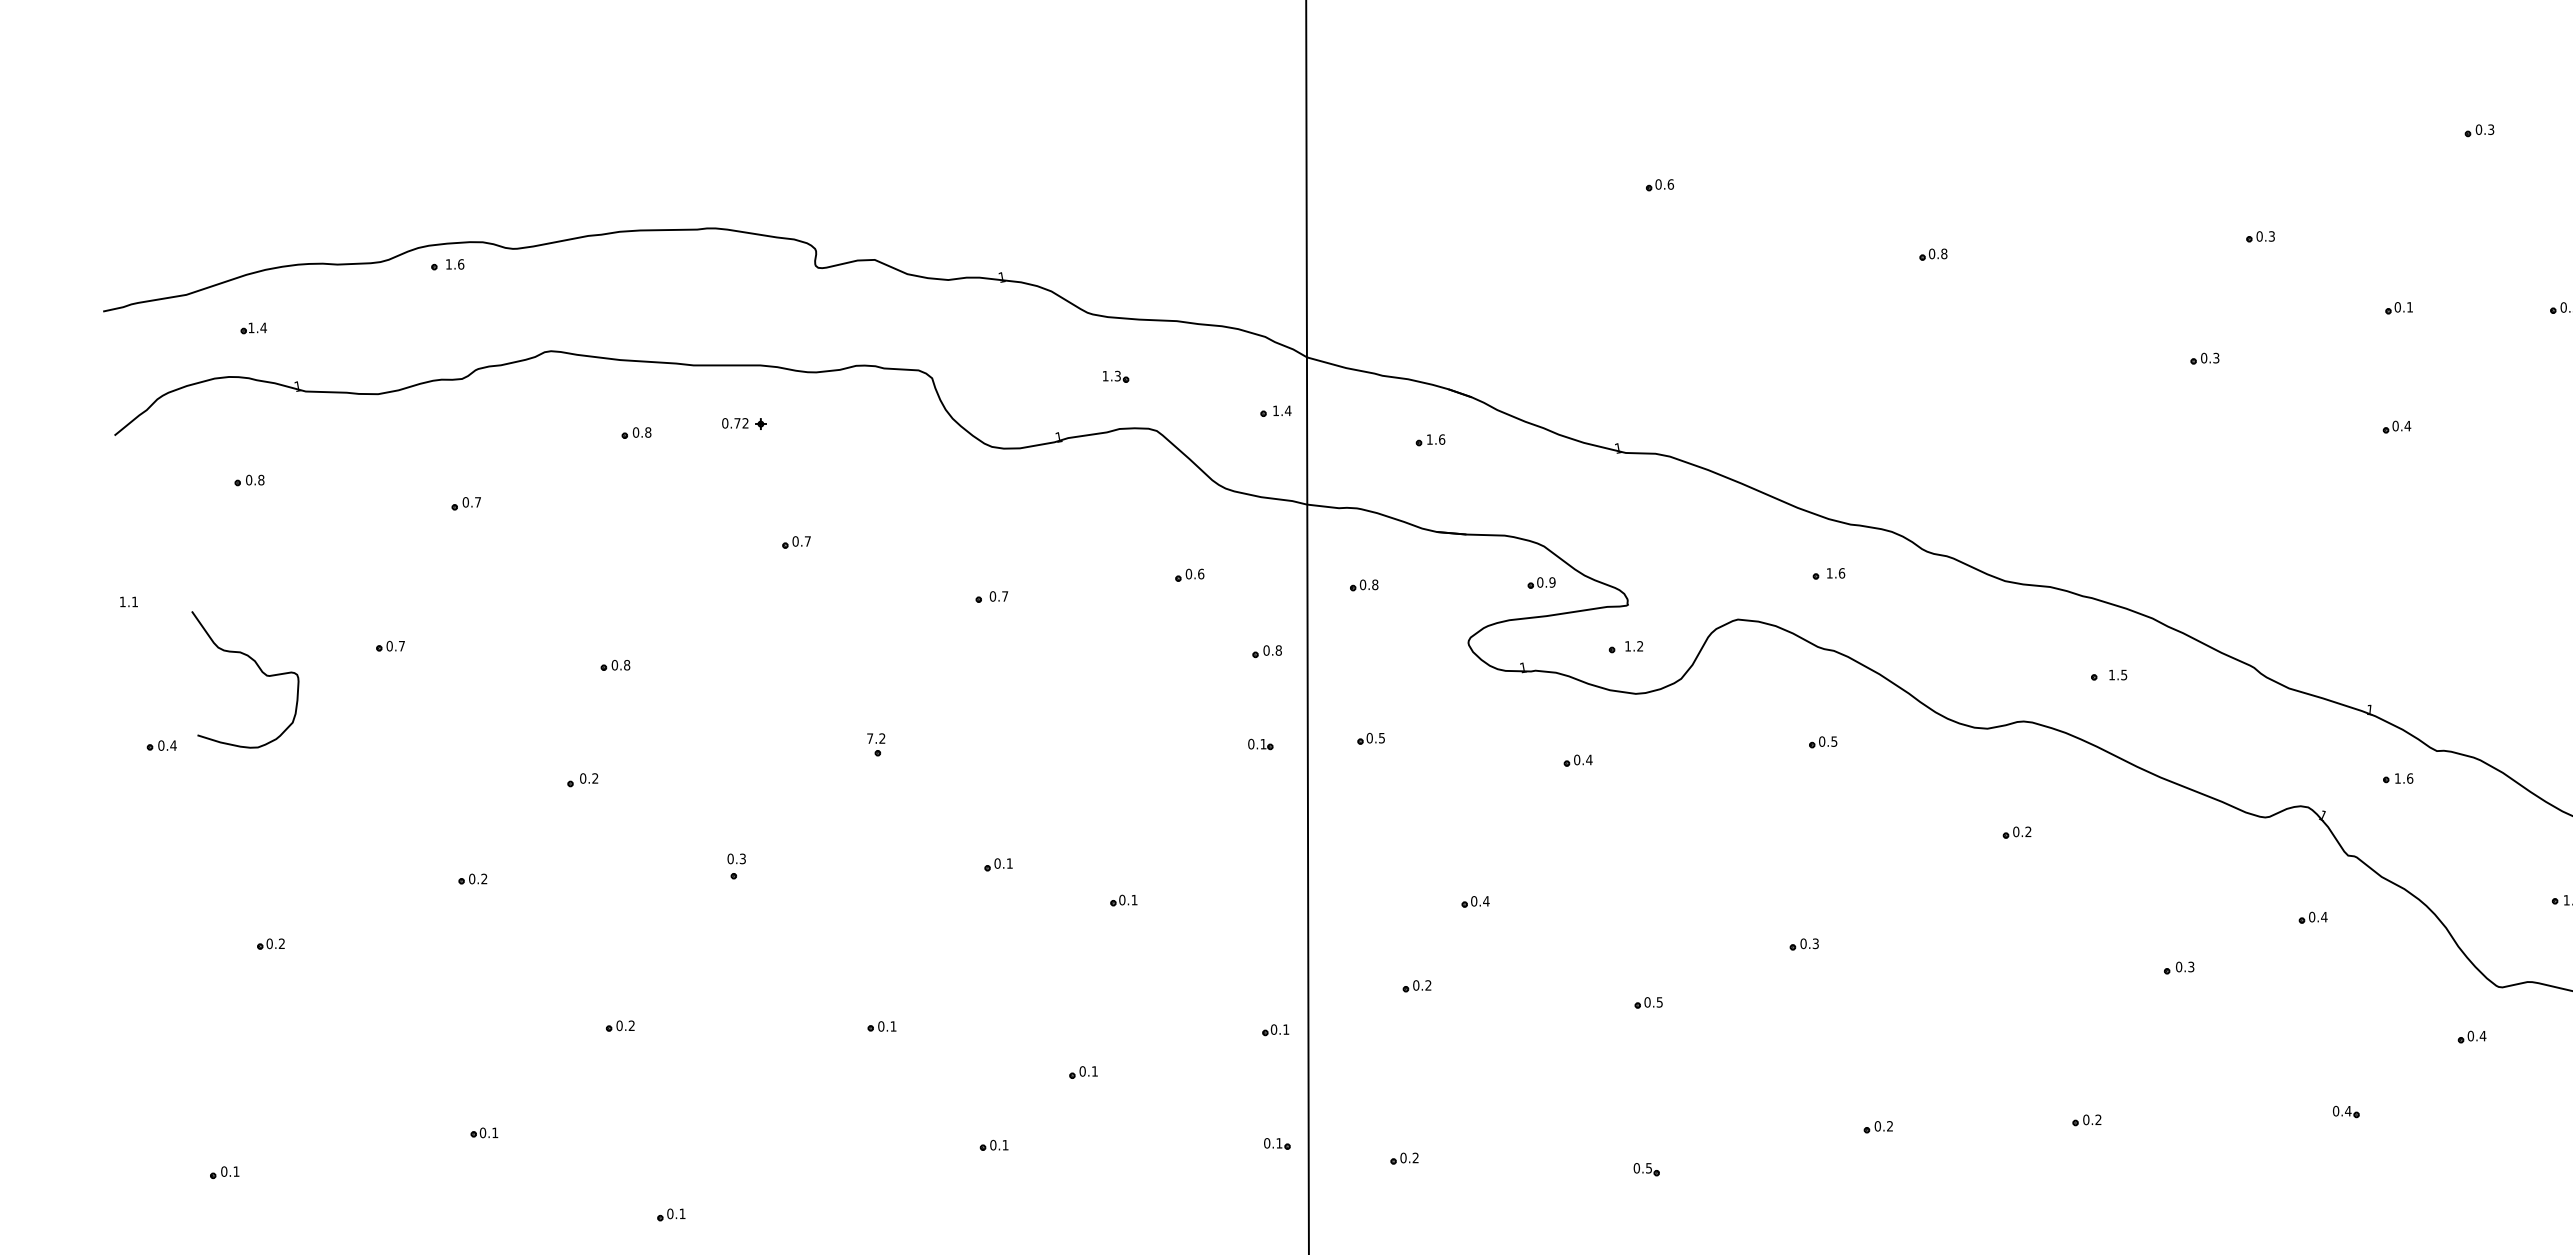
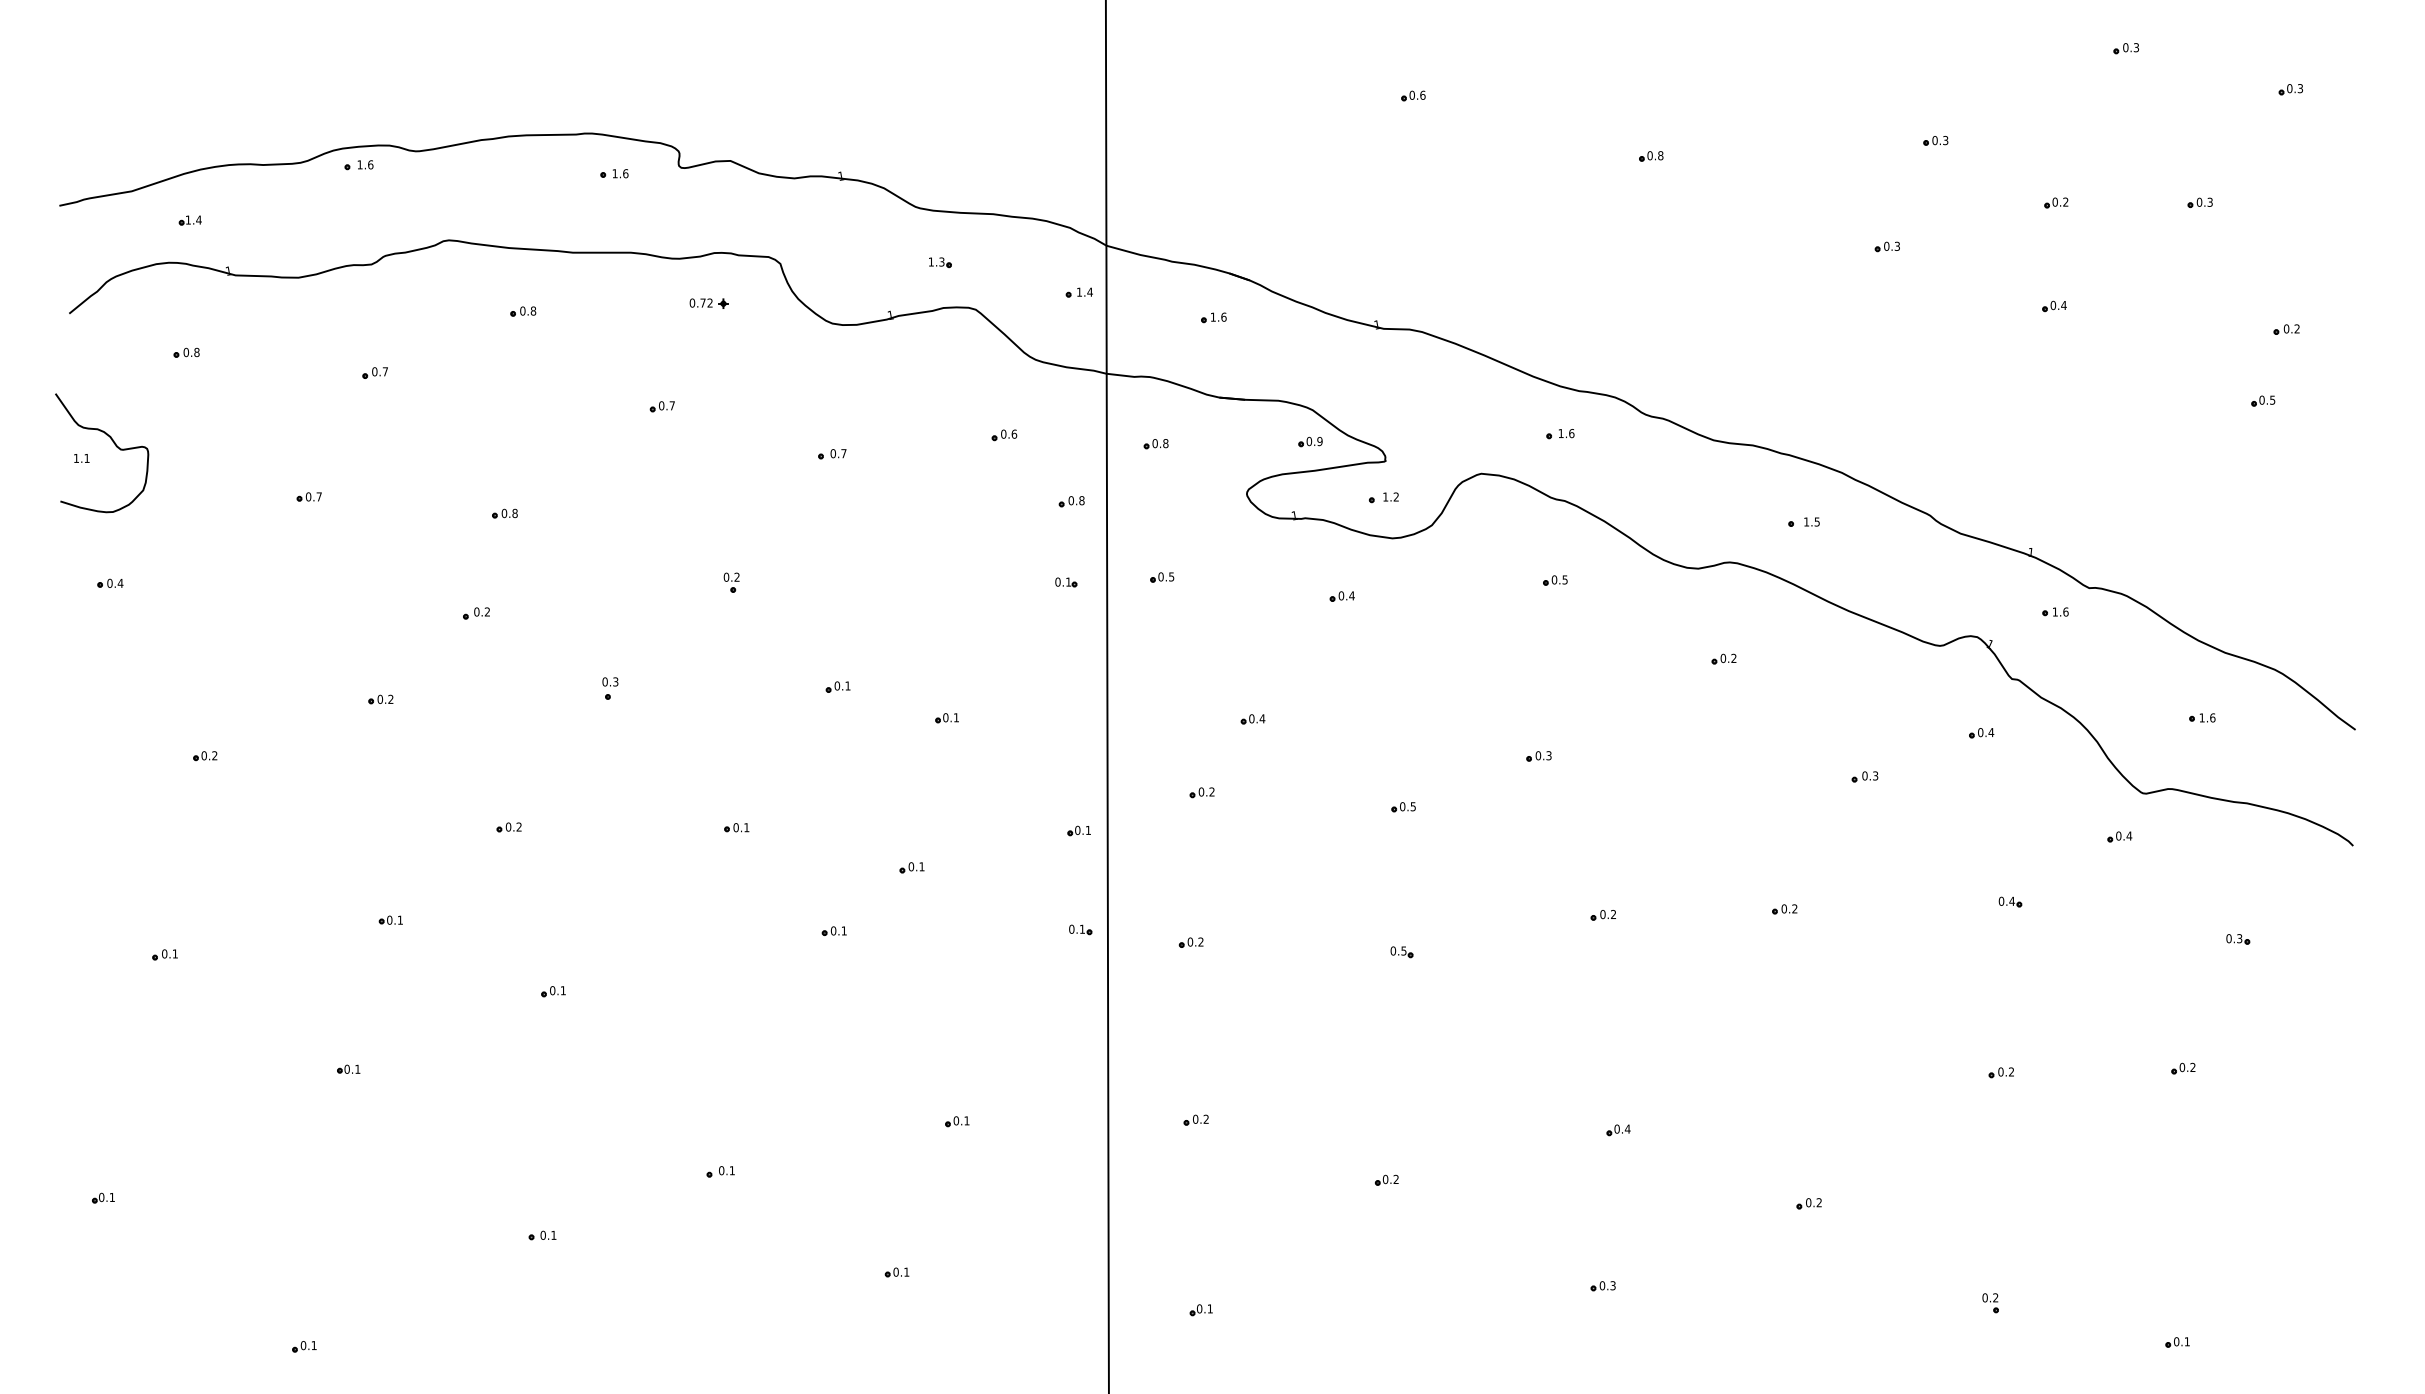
part: (741, 274) -> (614, 173), added
text: (2409, 306) -> (2065, 201), 0.1 -> 0.2
part: (743, 423) -> (708, 303), moved
curve: (260, 672) -> (115, 446), moved
text: (870, 737) -> (726, 576), 7.2 -> 0.2

